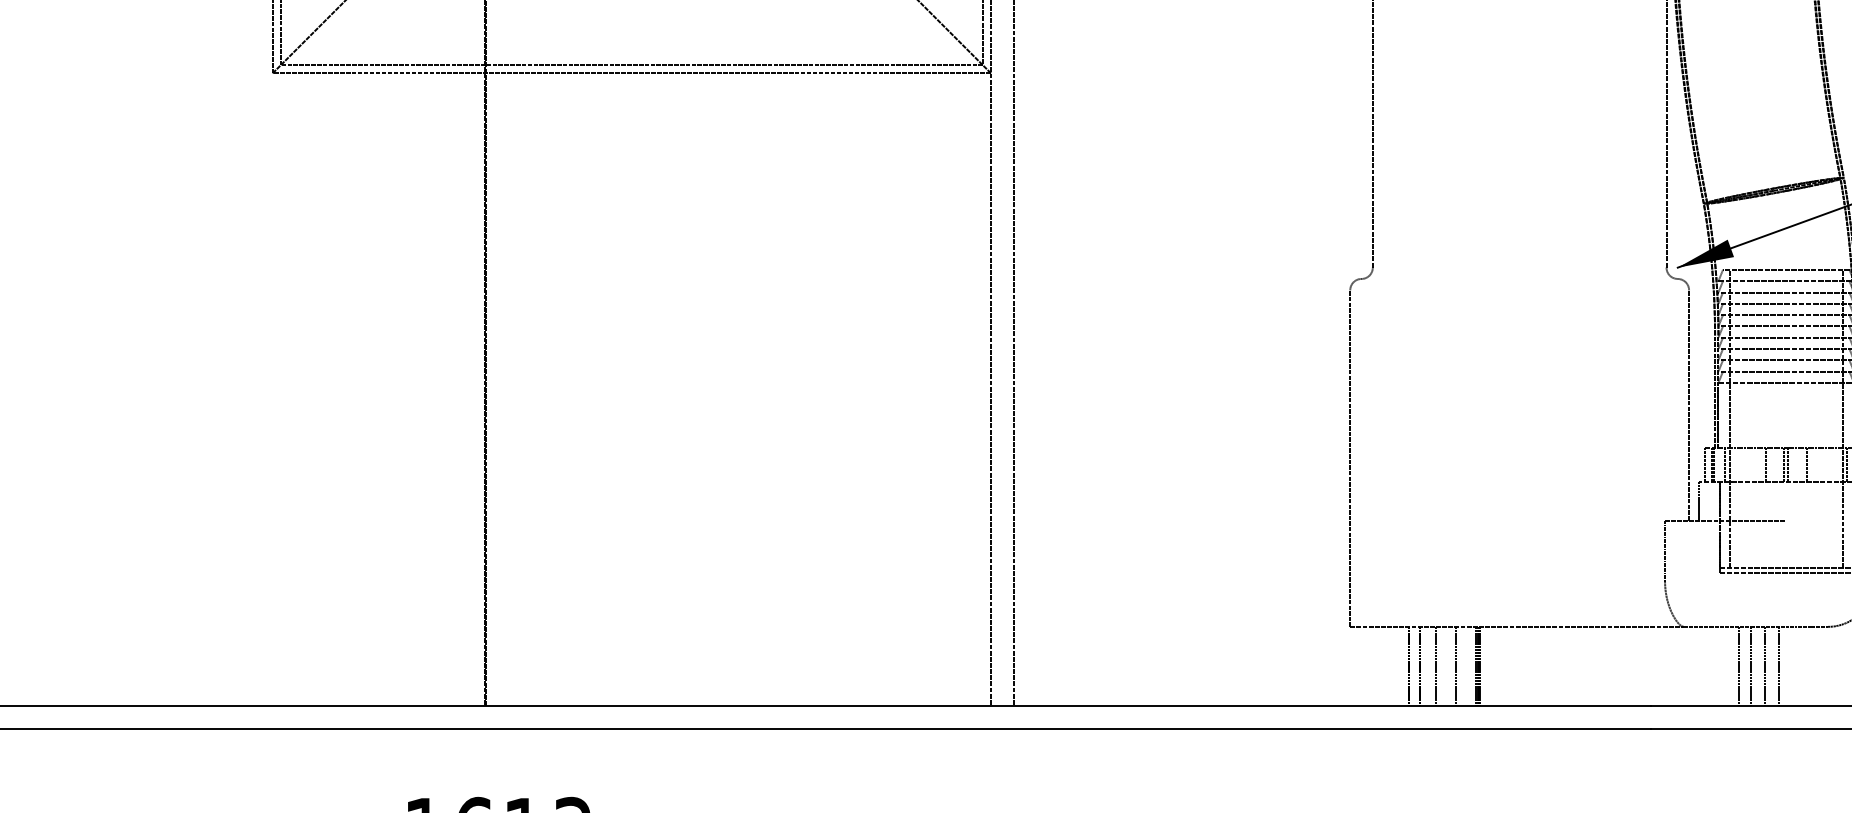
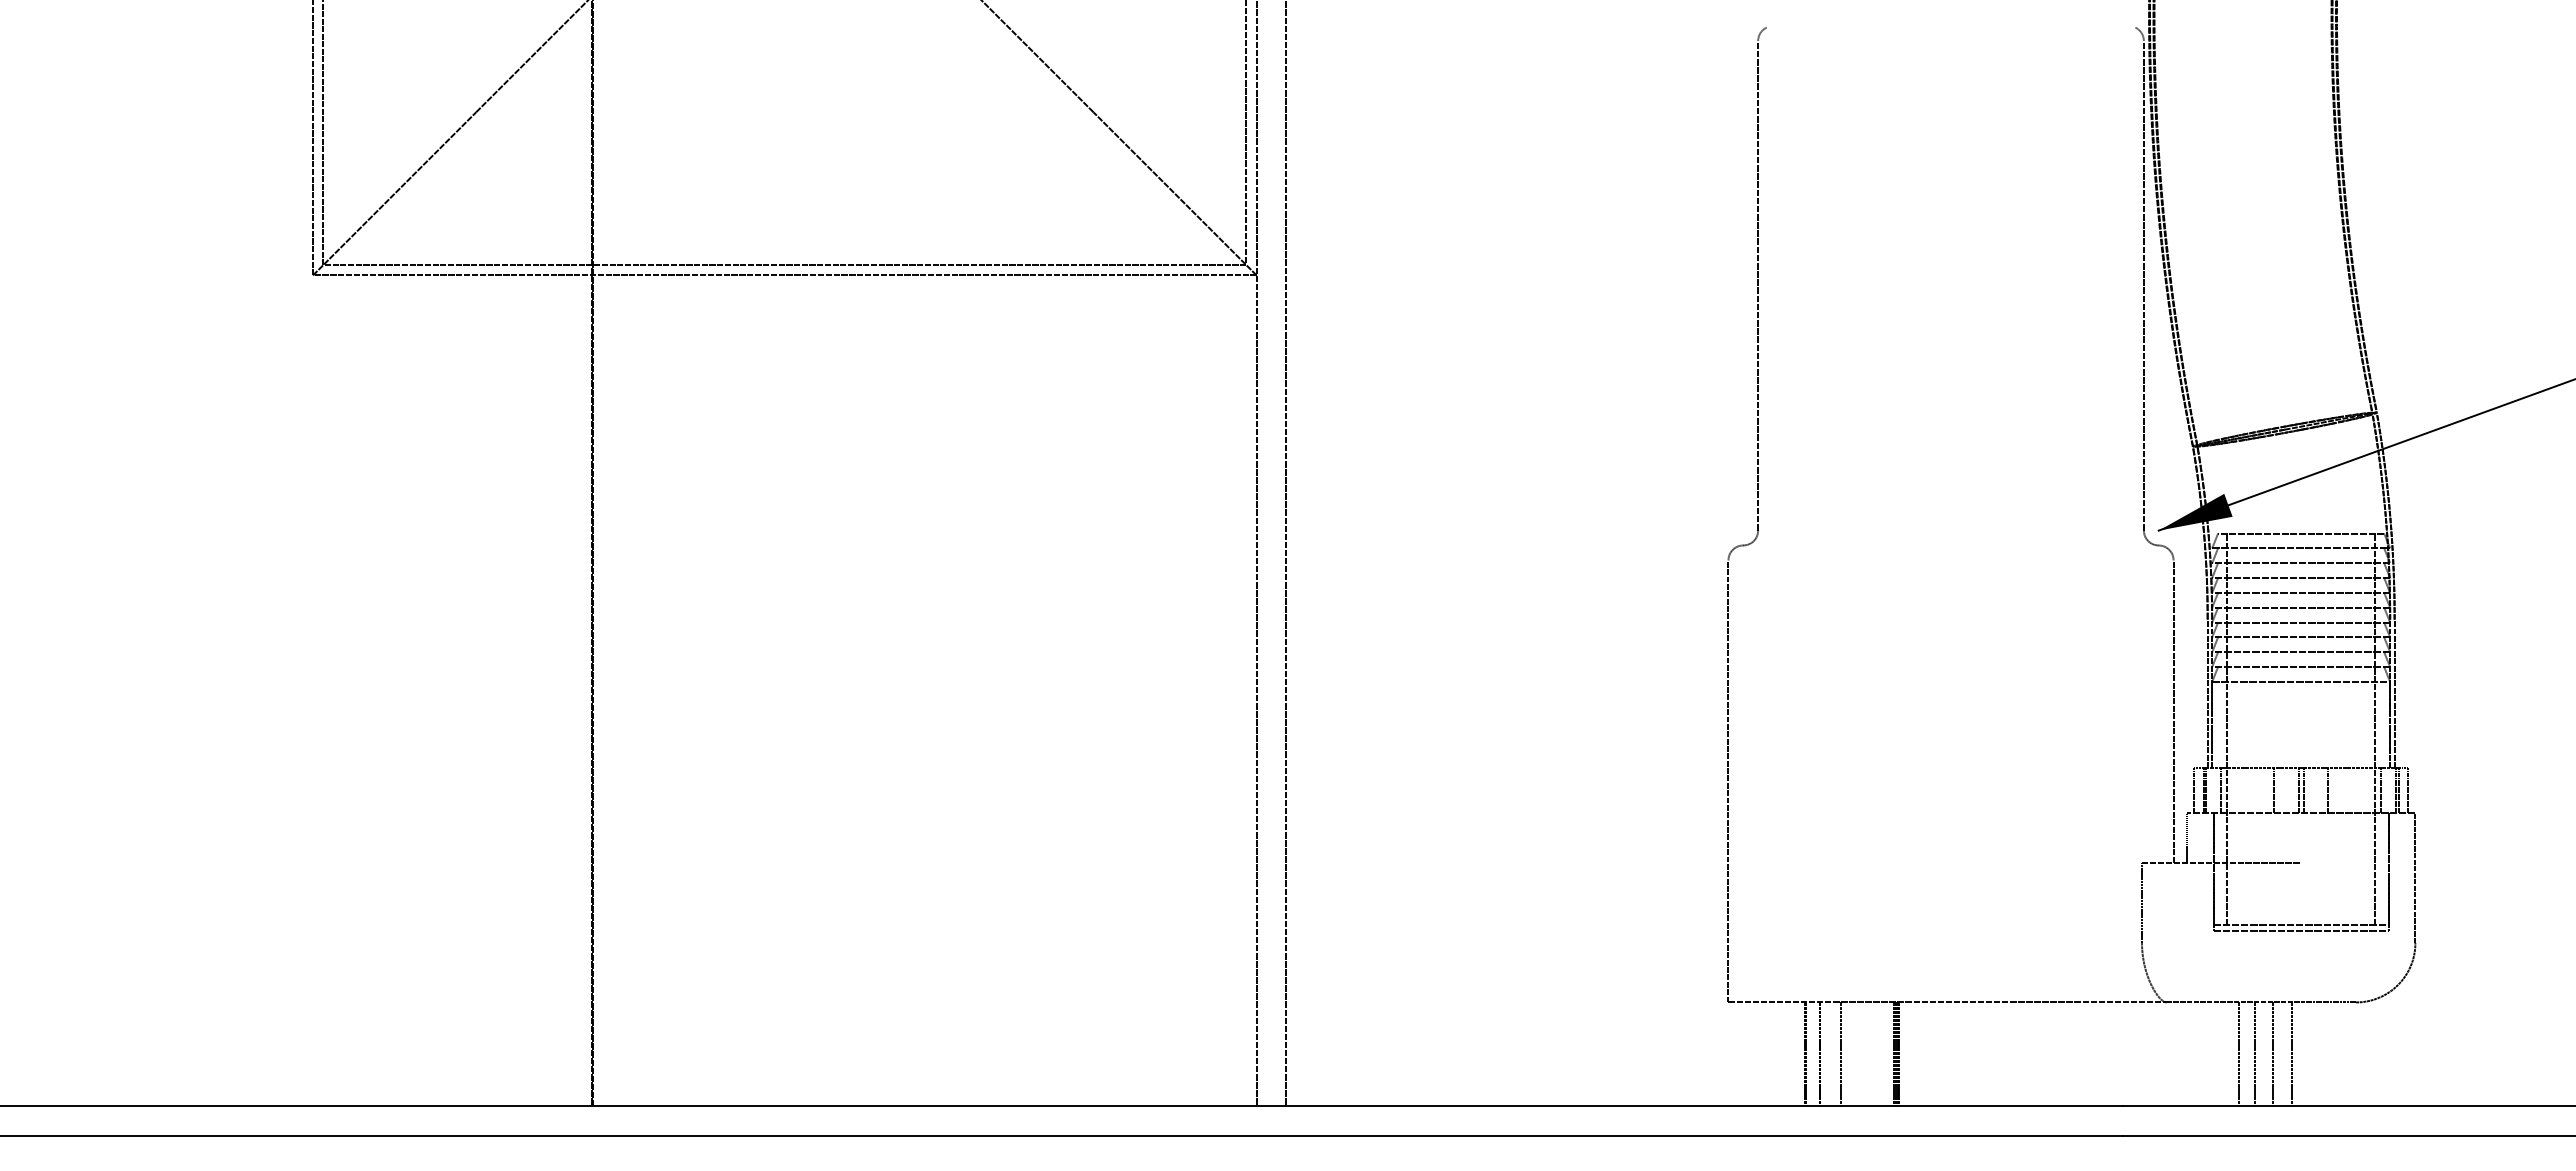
line: (1456, 666) -> (1867, 1054), removed

